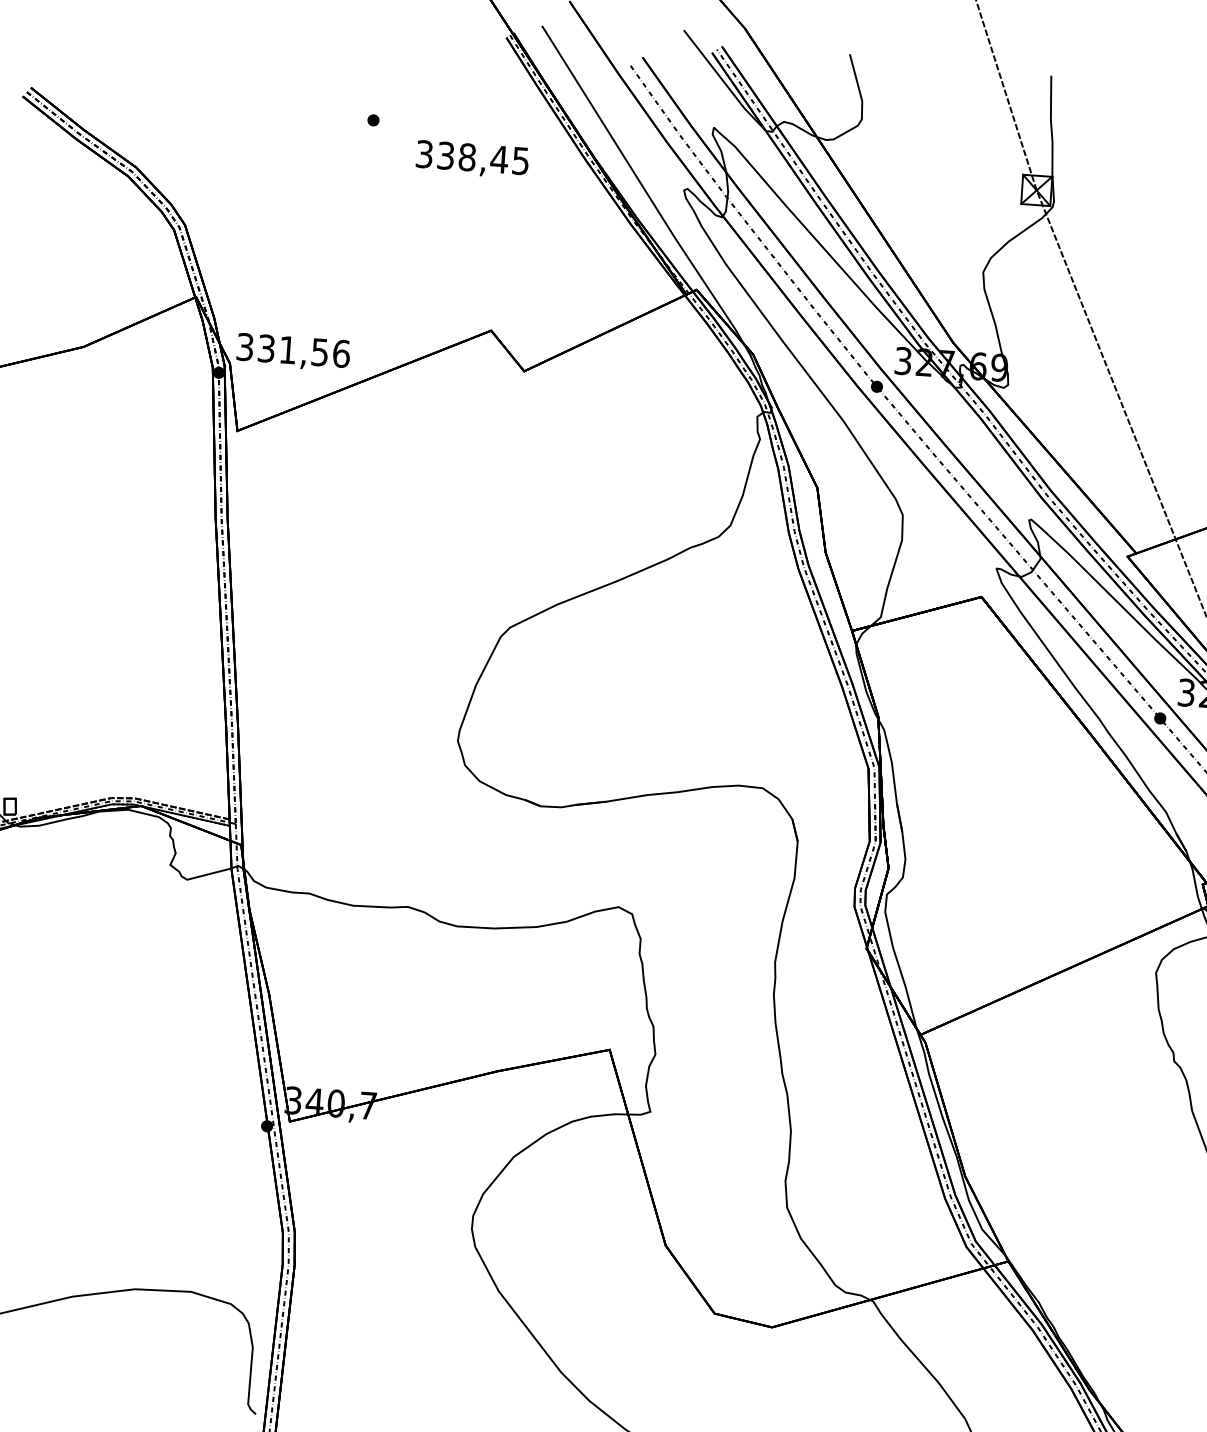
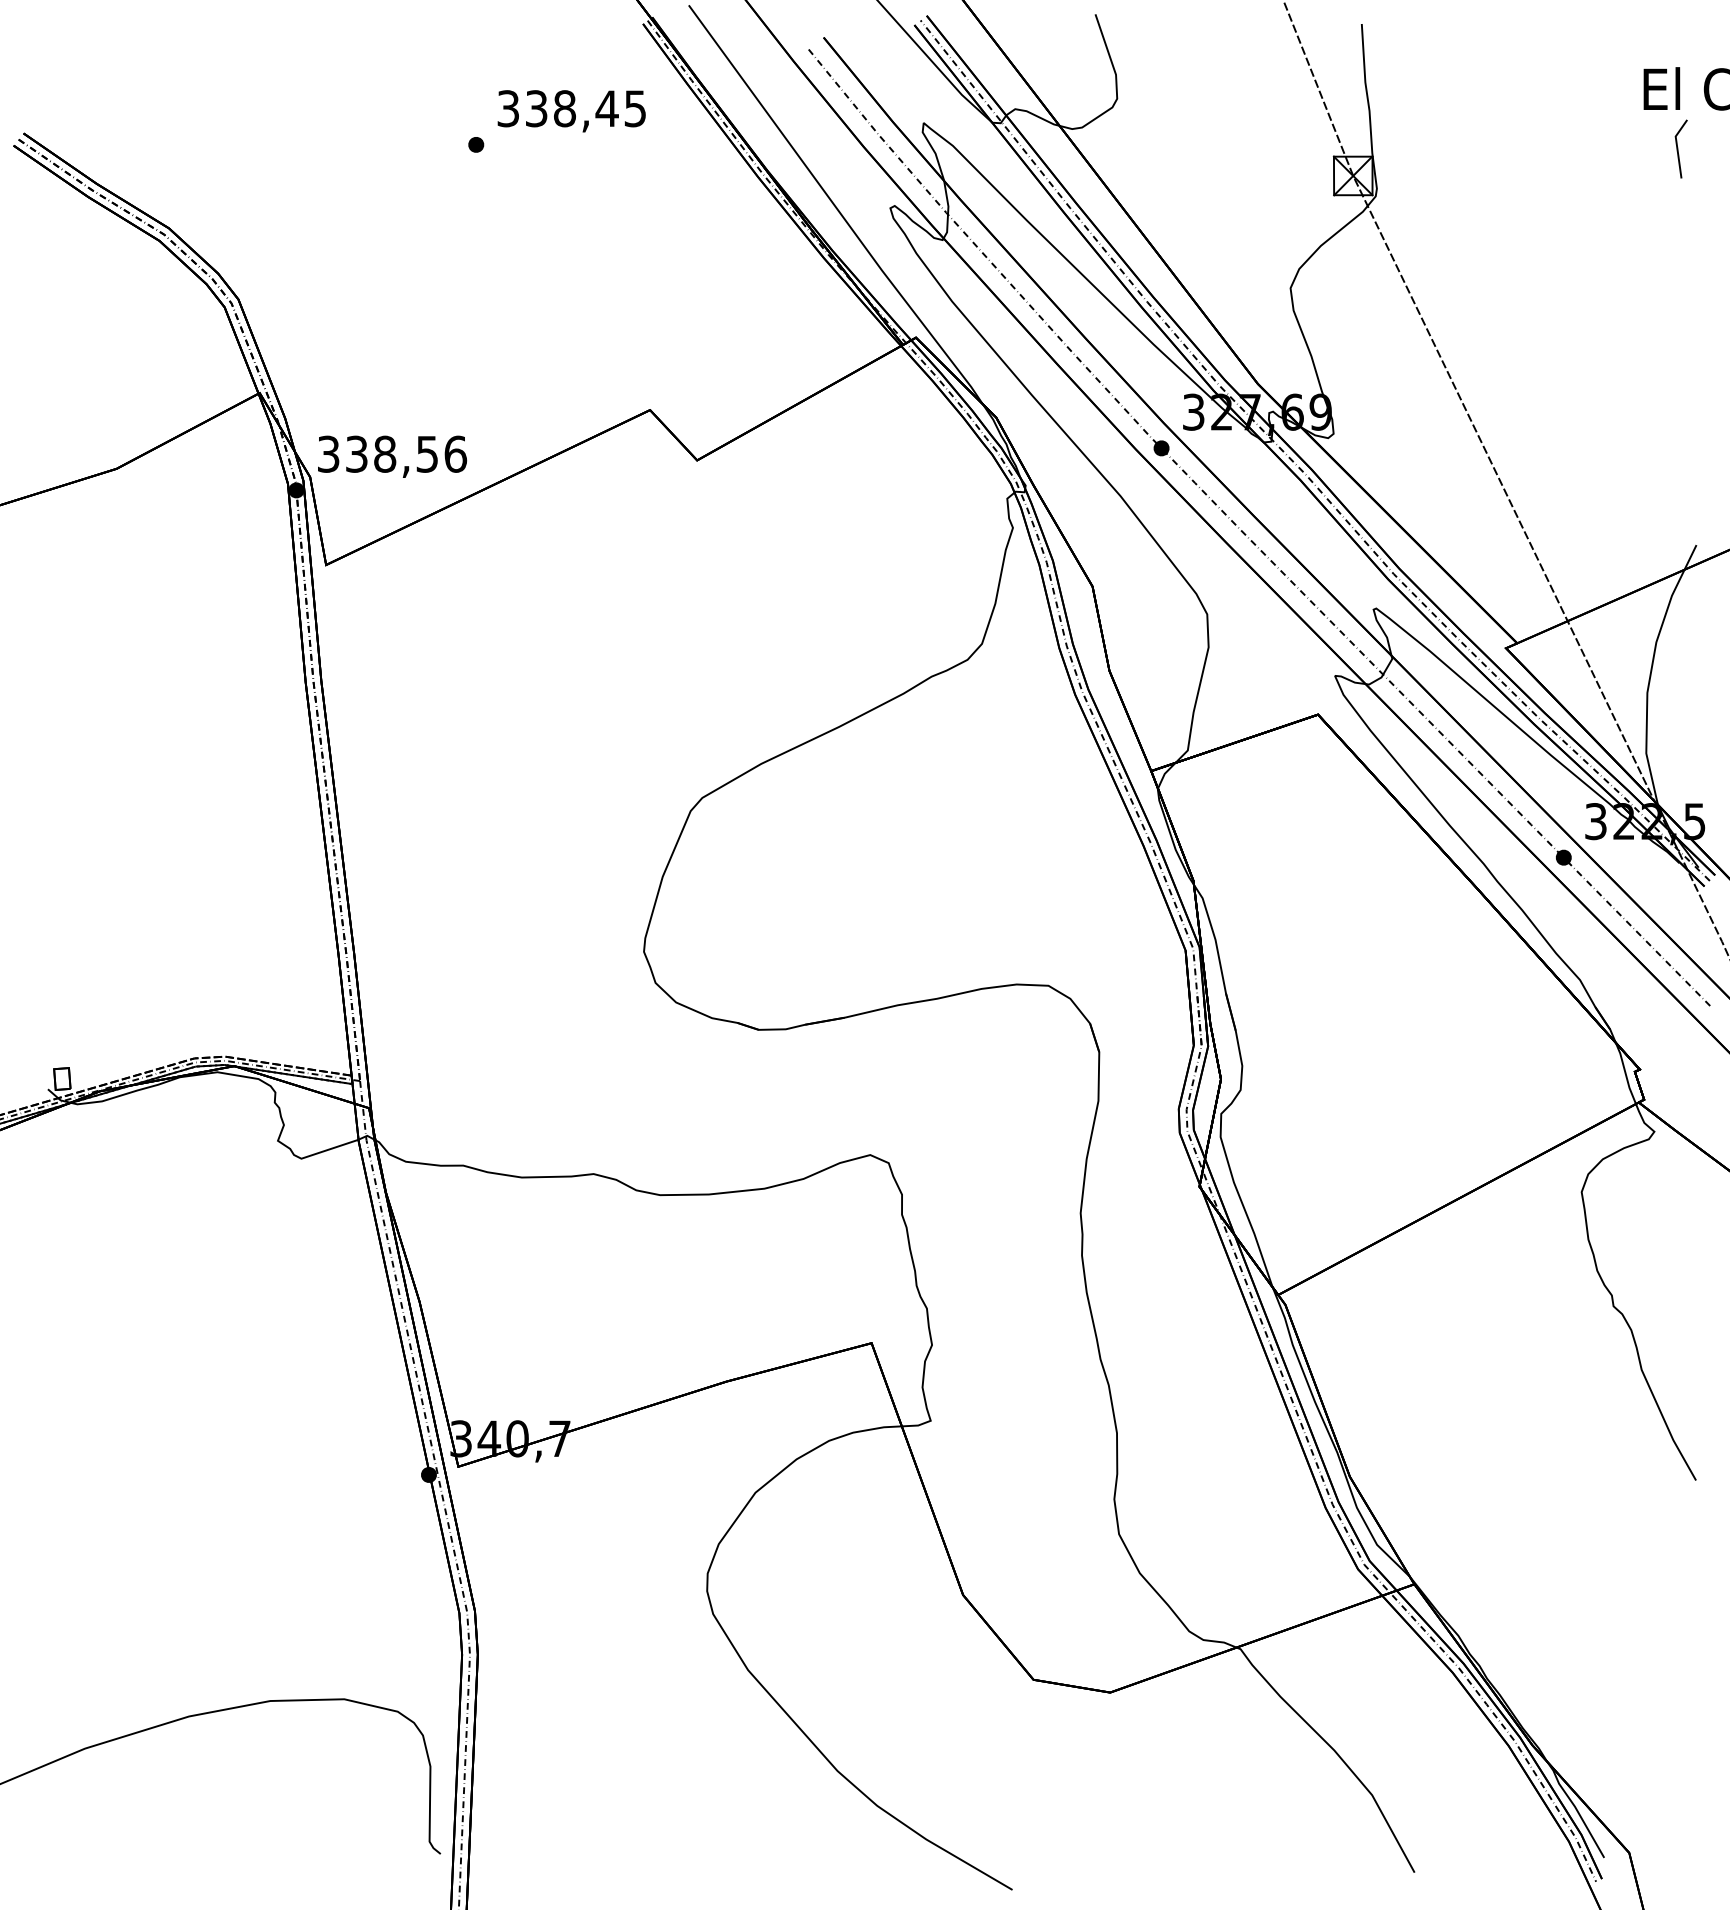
text: (472, 159) -> (571, 111), moved
text: (288, 349) -> (385, 453), 331,56 -> 338,56

